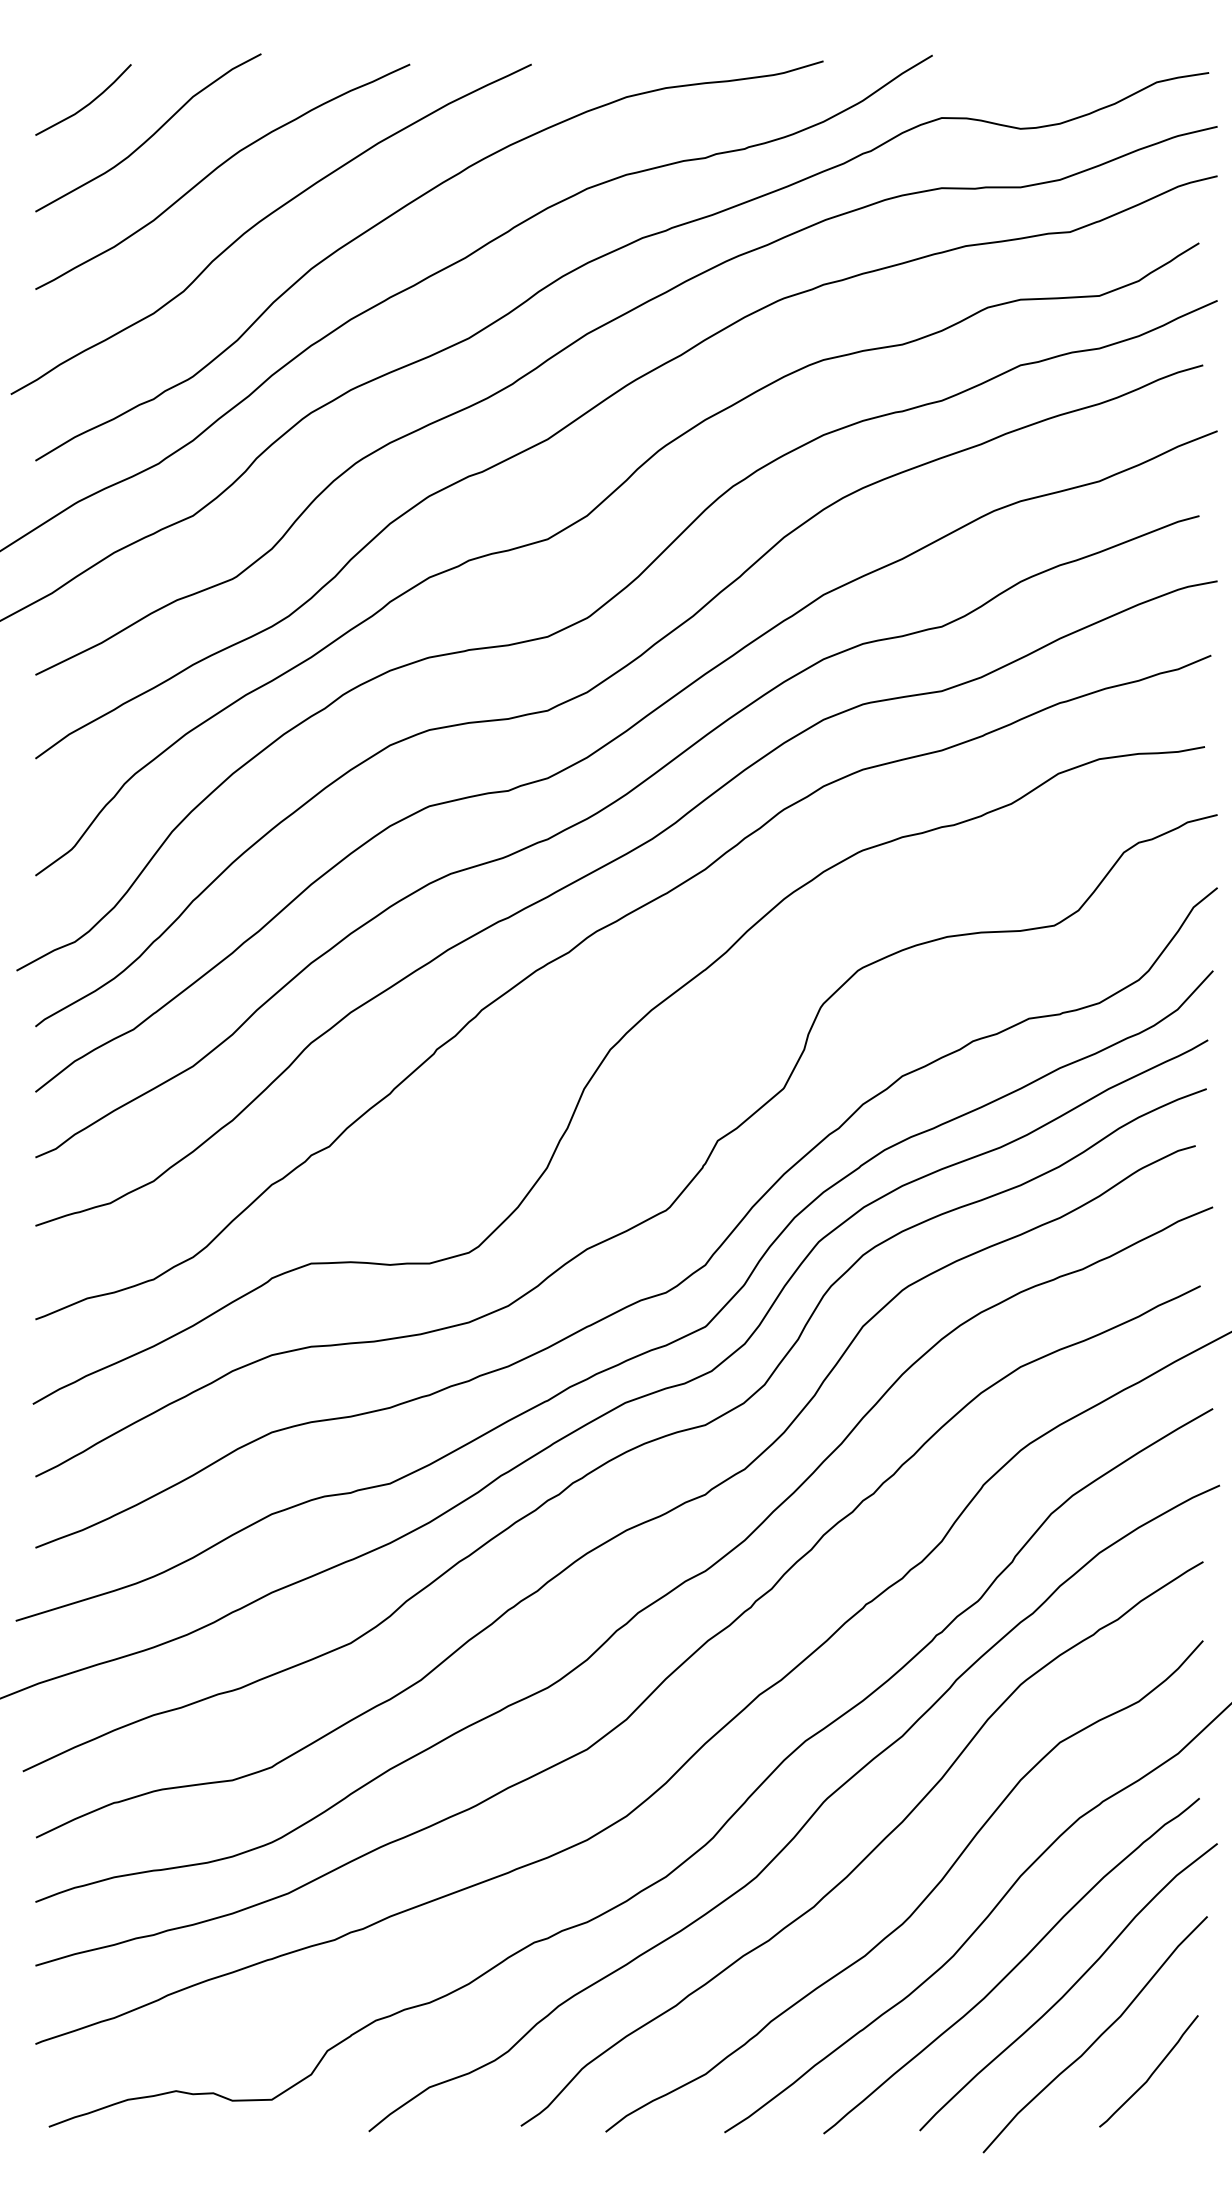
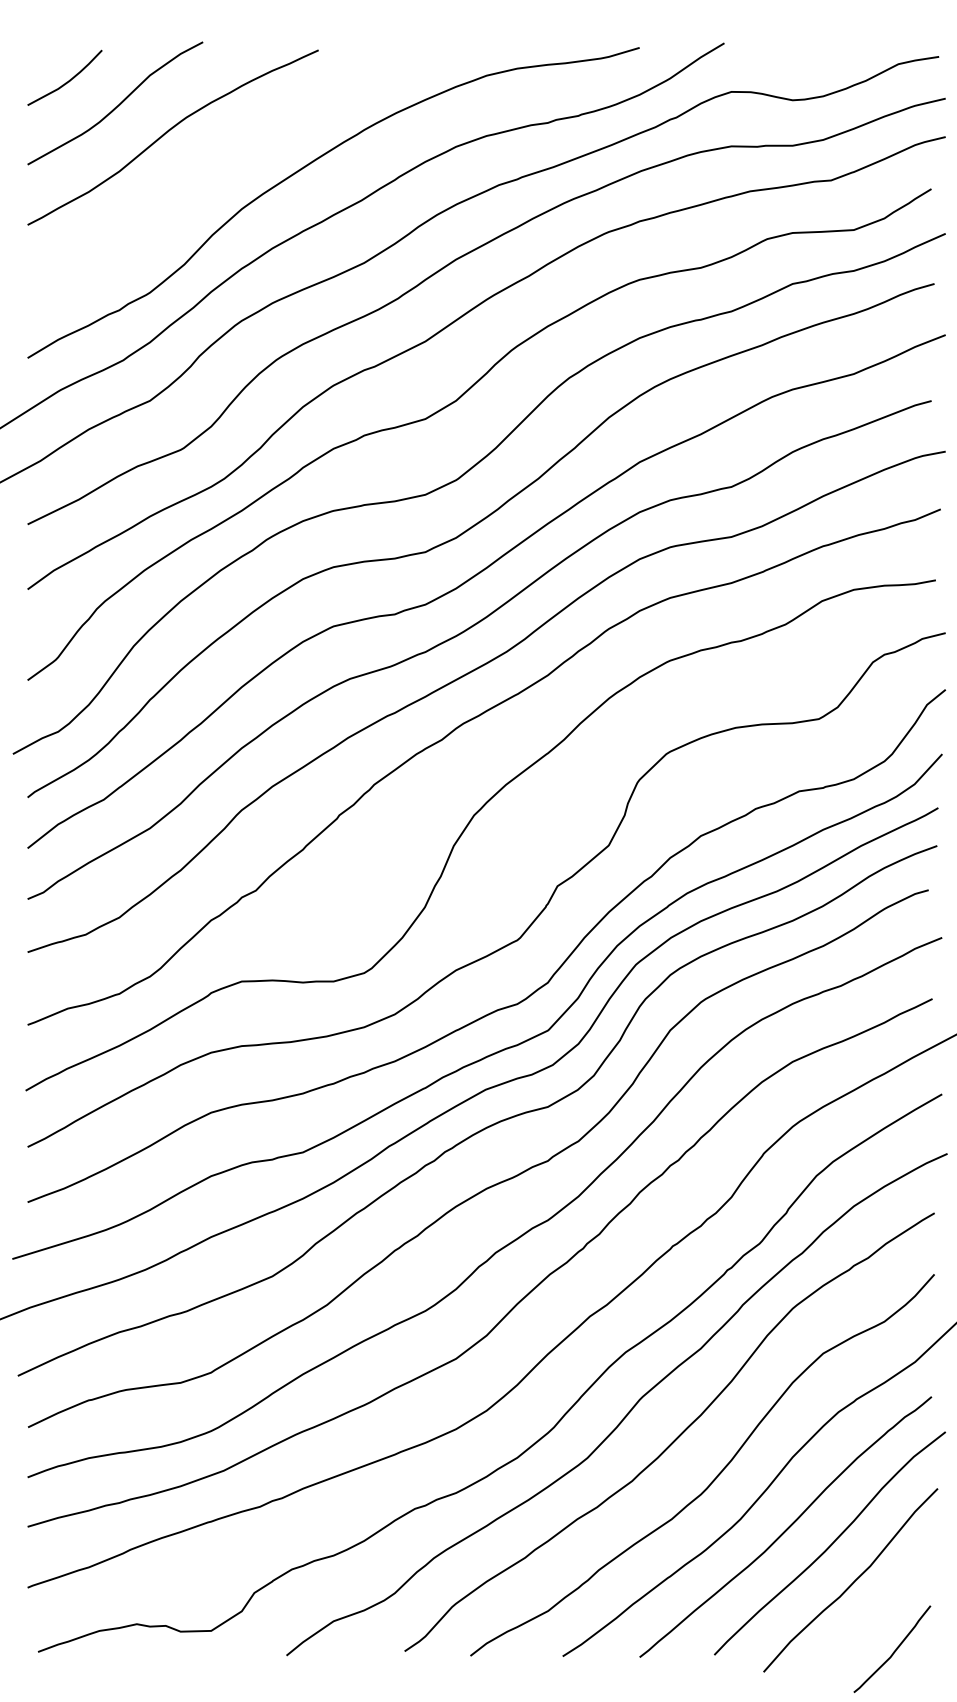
curve: (263, 220) -> (204, 171), removed
curve: (1151, 2073) -> (894, 1650), moved

